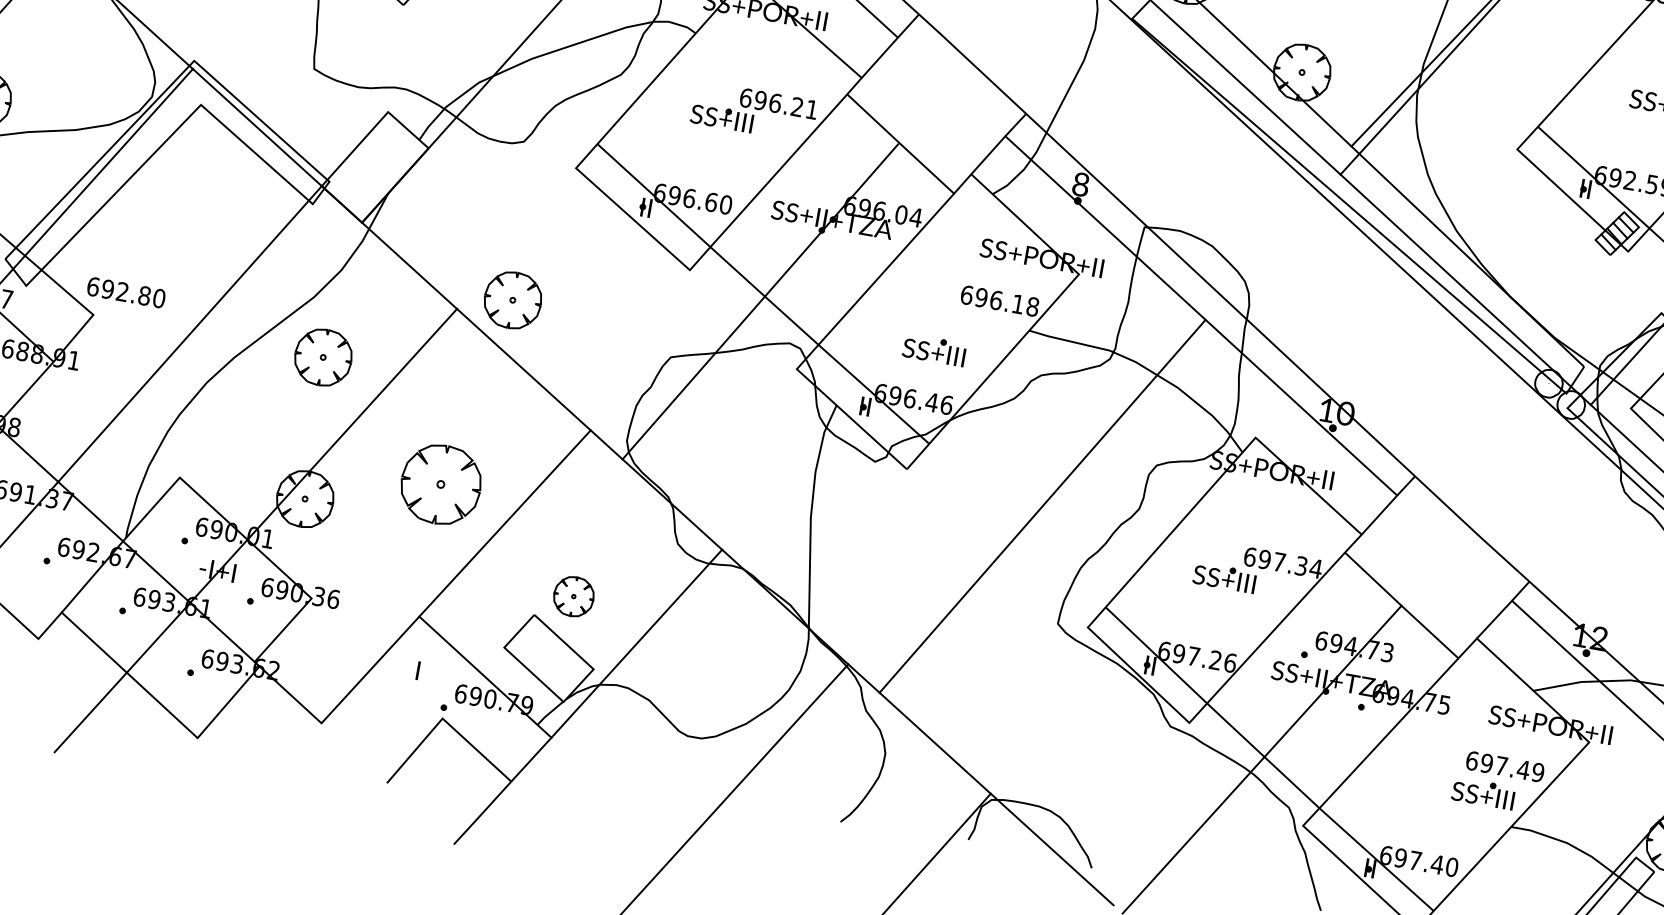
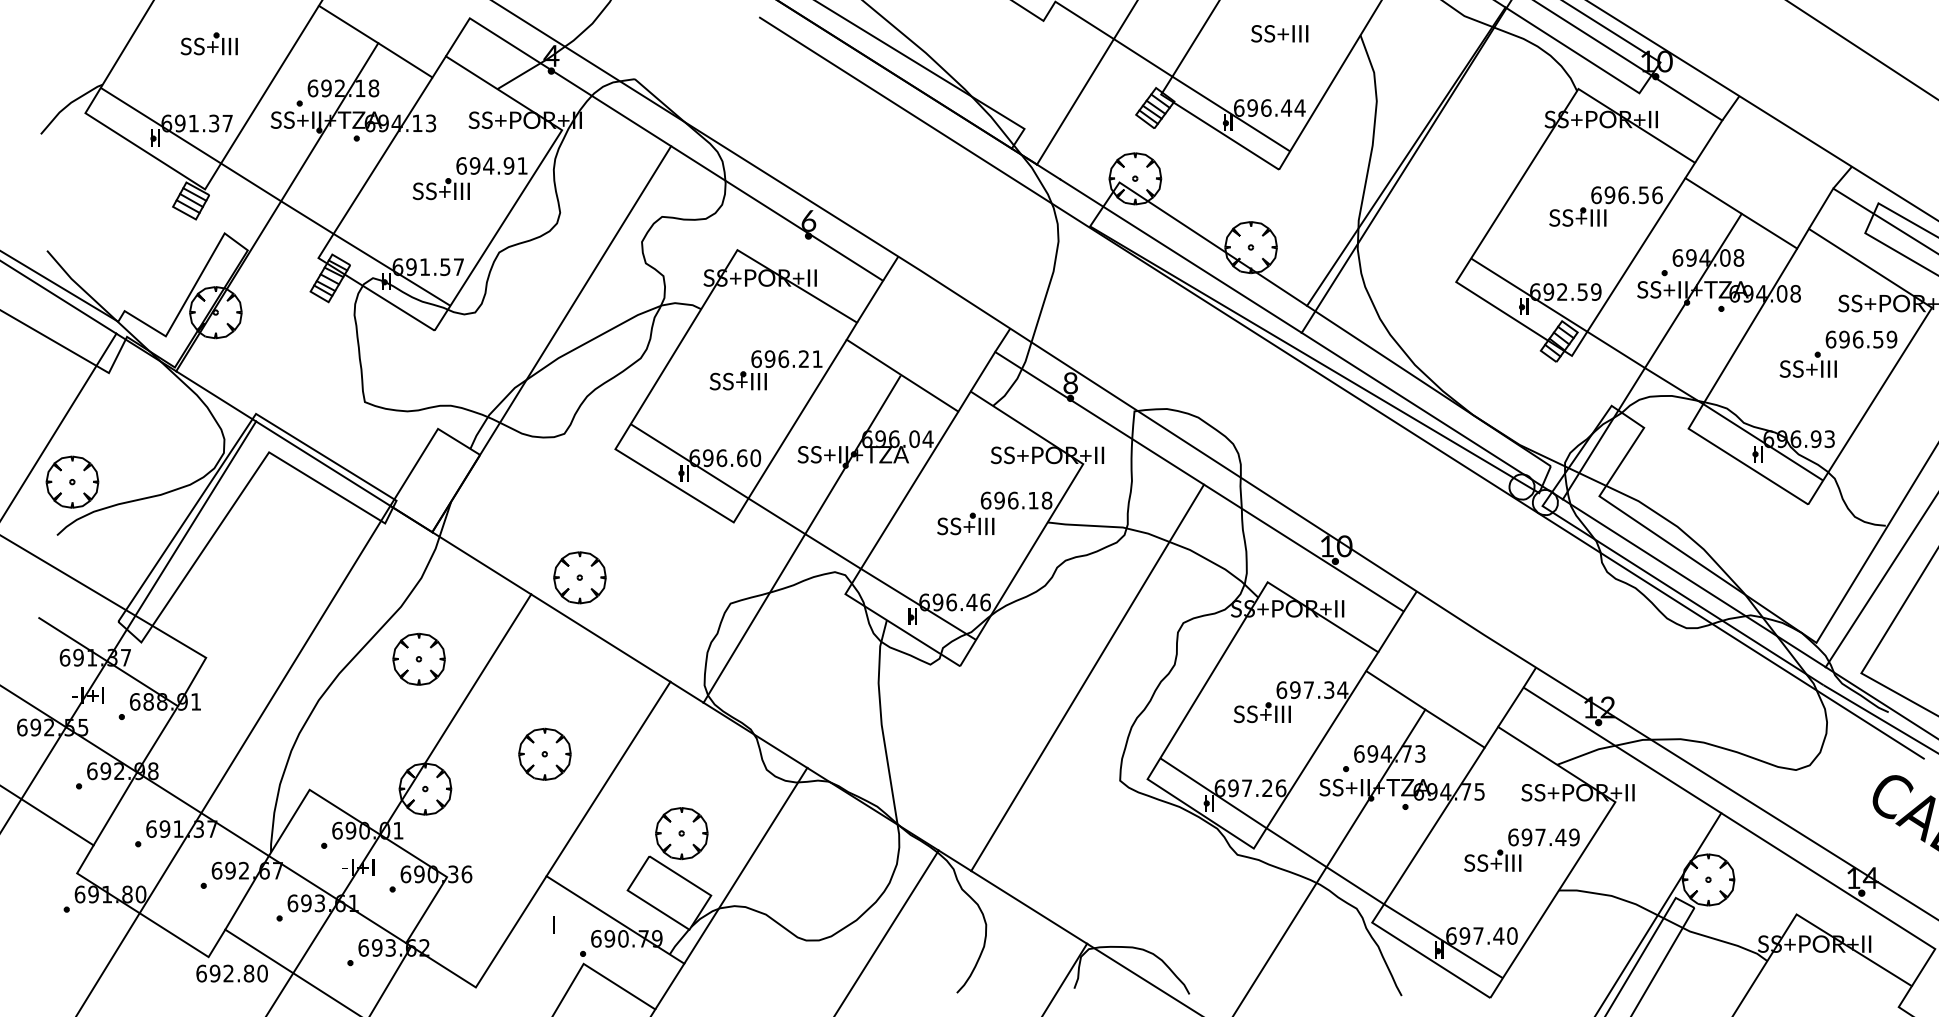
text: (125, 292) -> (231, 973), moved
part: (934, 349) -> (965, 523), moved
part: (440, 483) -> (544, 753), size x0.71
part: (573, 596) -> (681, 833), size x1.43
part: (1483, 793) -> (1492, 860), moved

